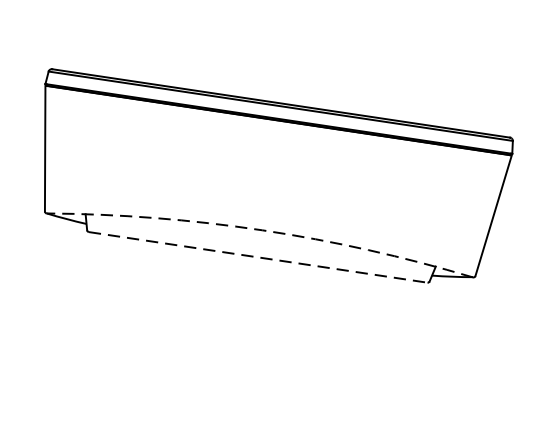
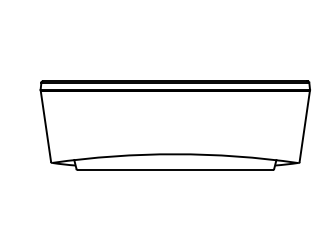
arc: (262, 230) -> (175, 154), dashed -> solid
line: (258, 256) -> (175, 169), dashed -> solid

